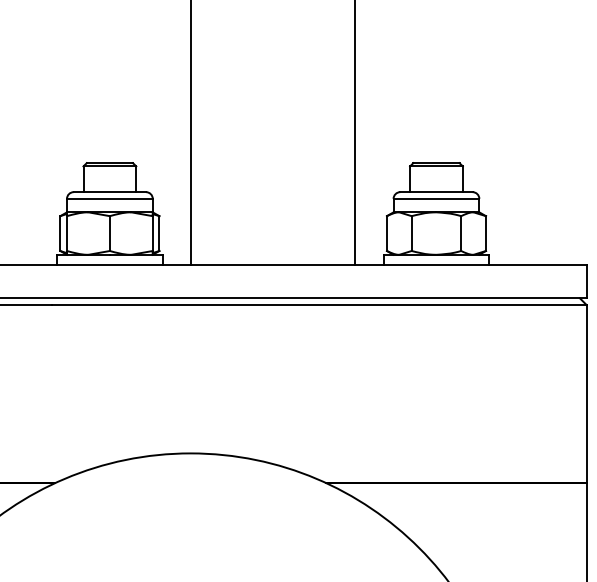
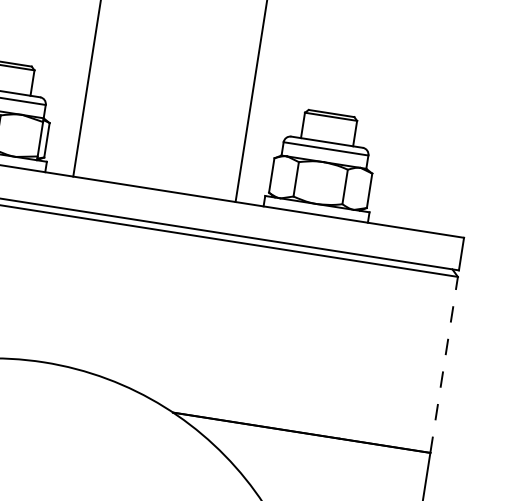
line: (586, 393) -> (444, 364), solid -> dashed

